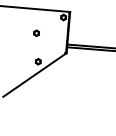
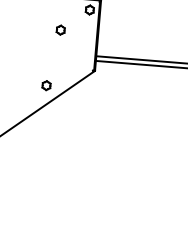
part: (36, 32) -> (60, 28), moved

